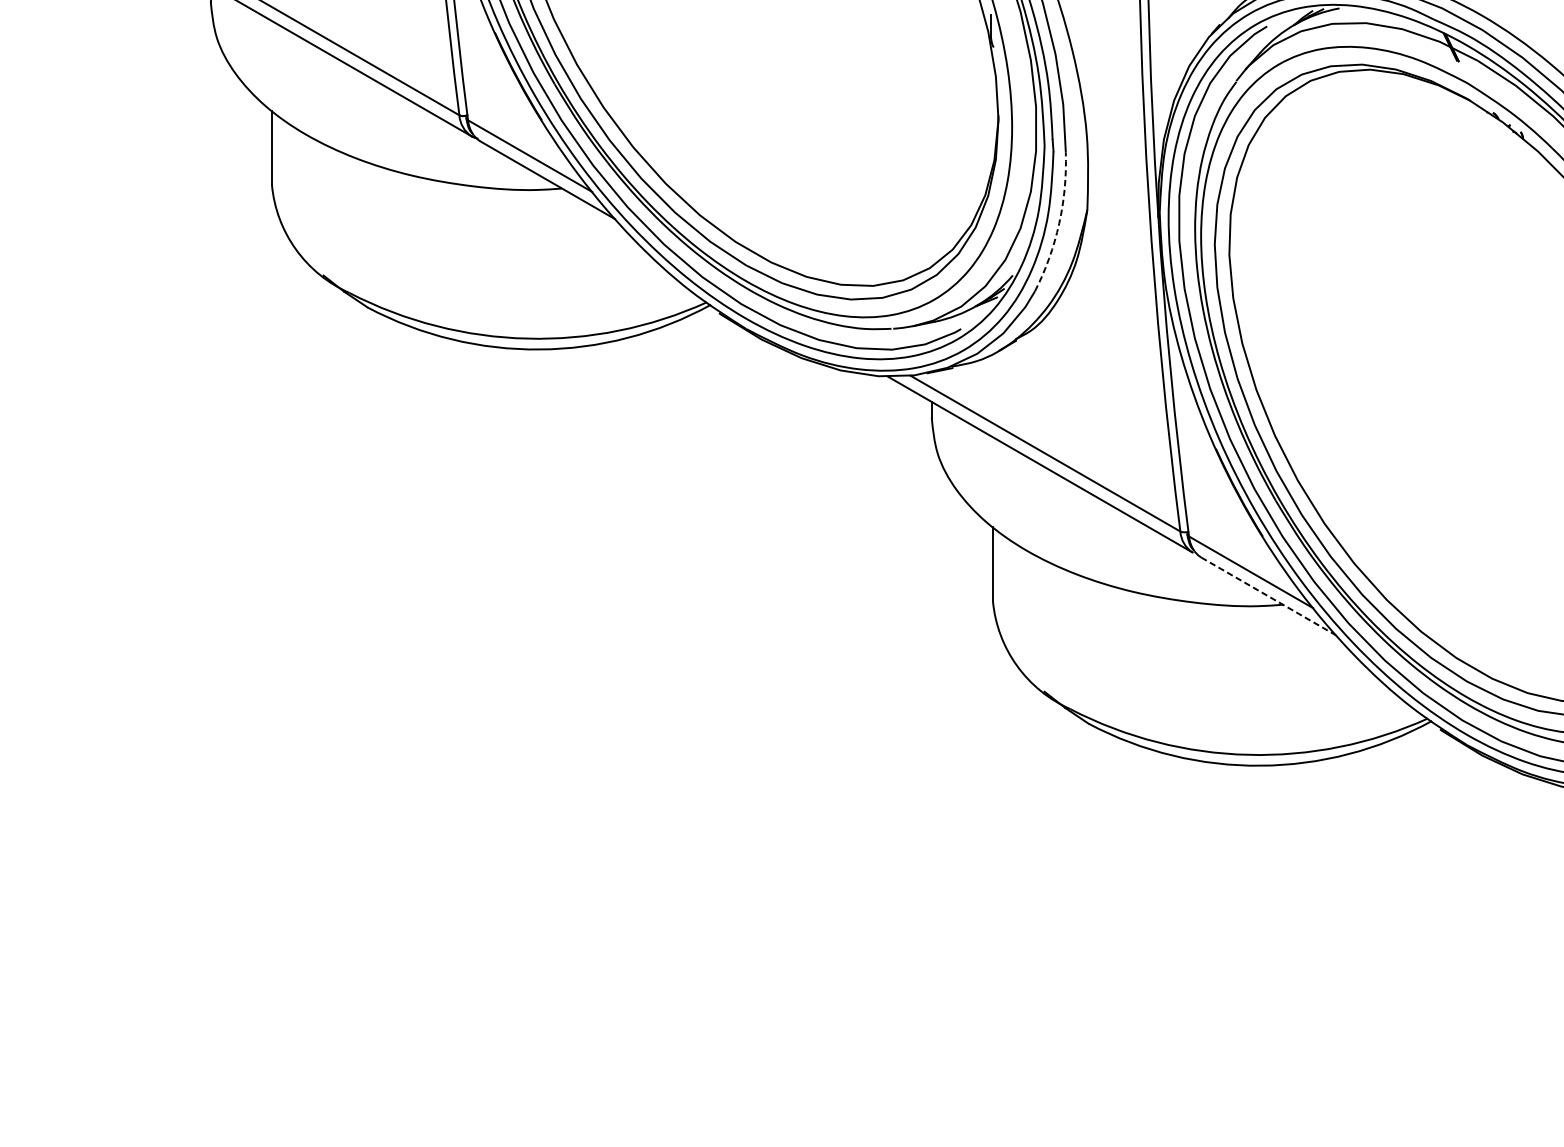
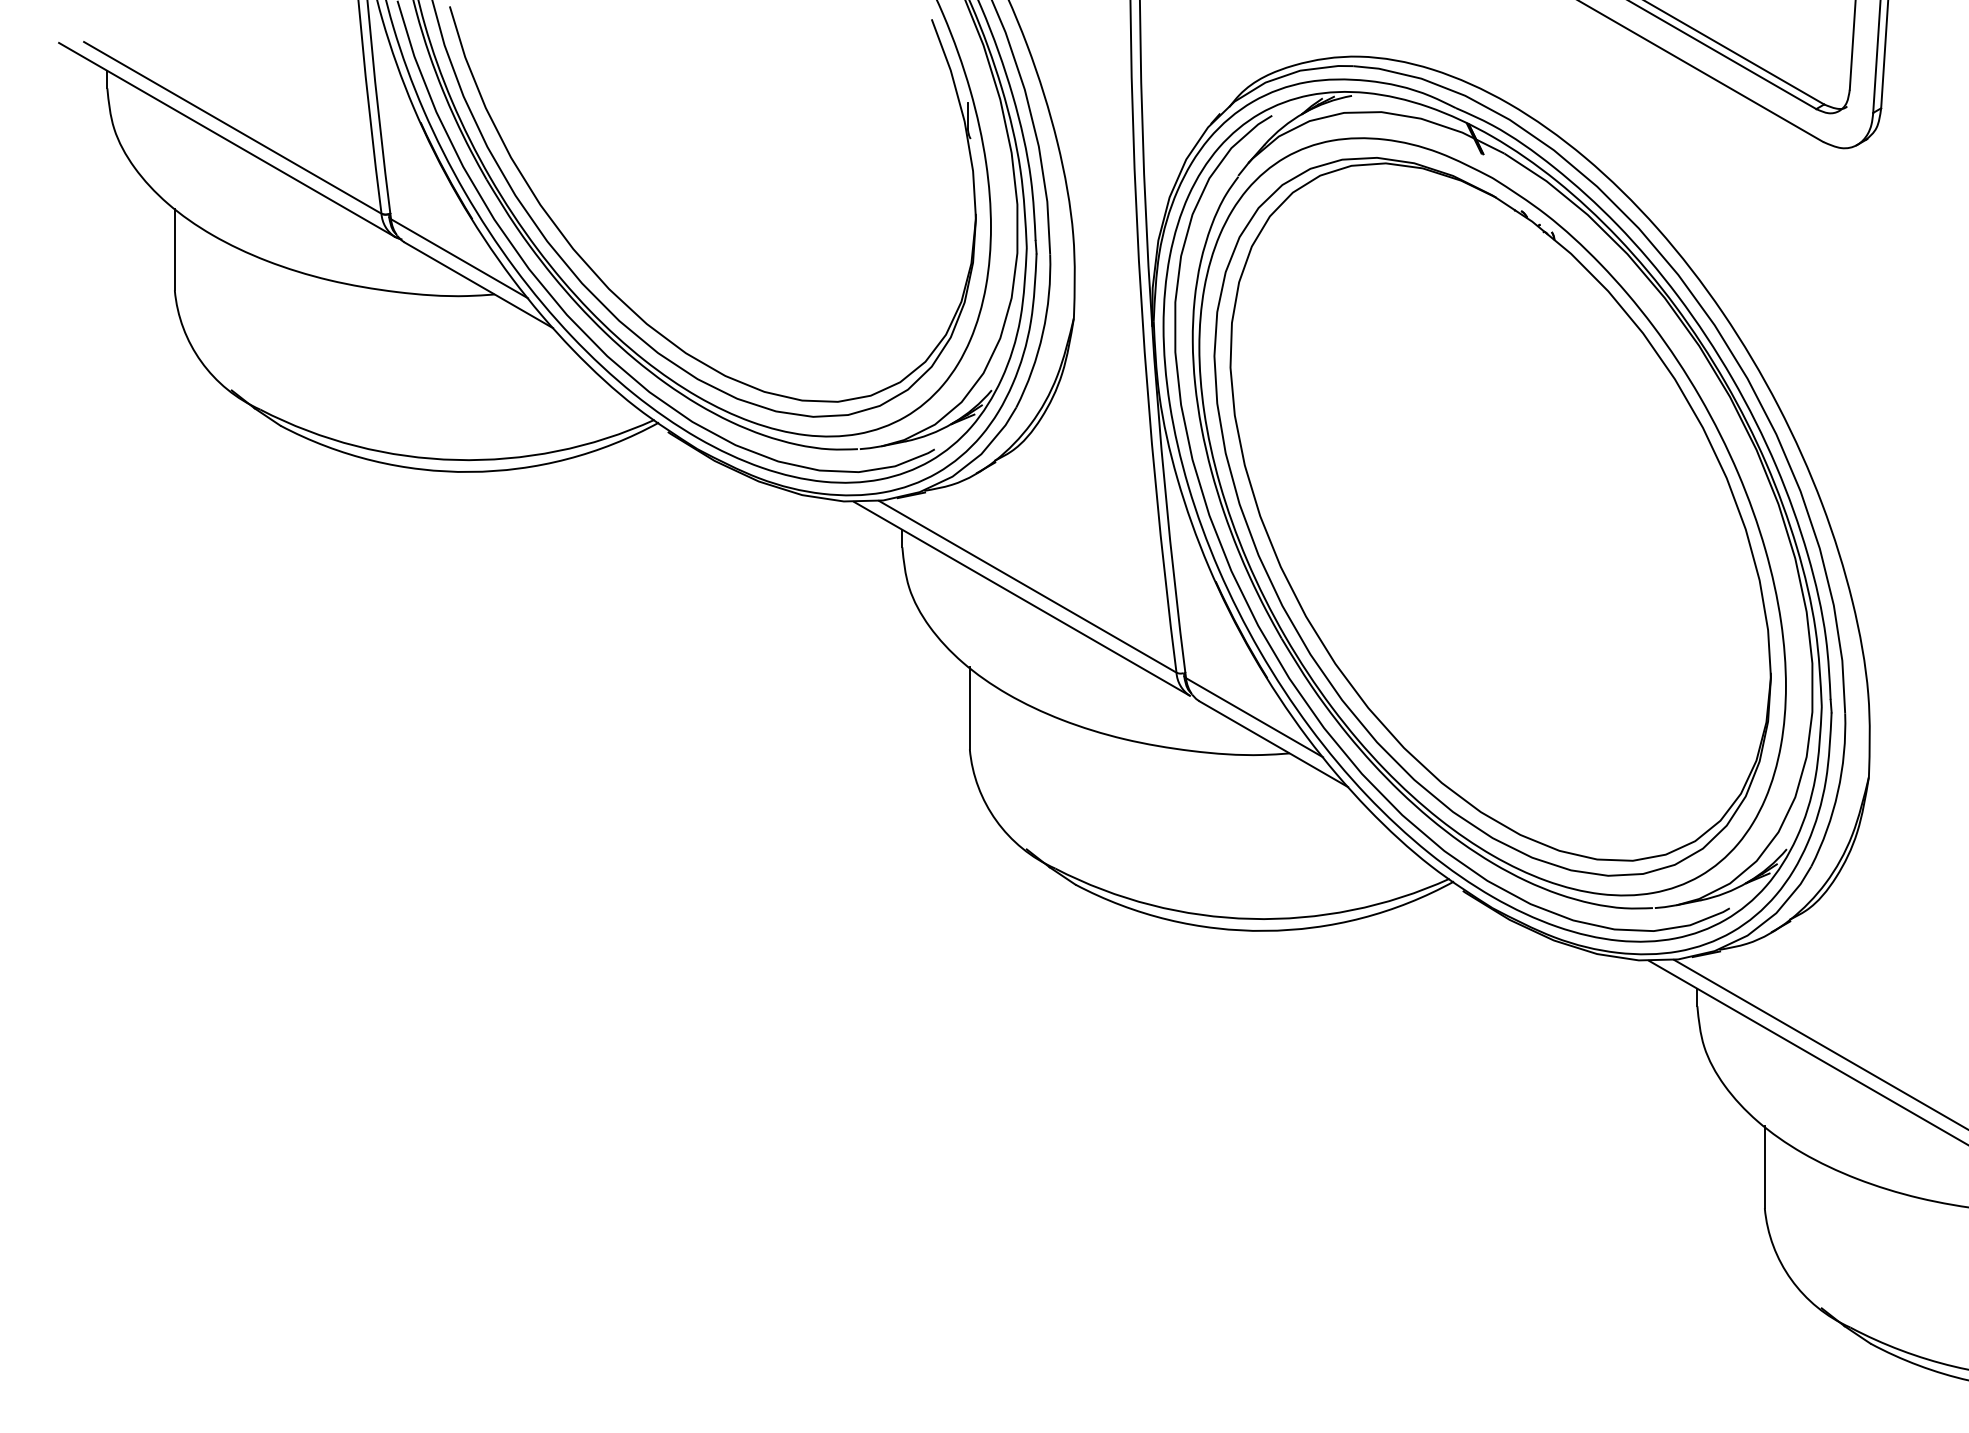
arc: (1058, 223) -> (1042, 333), dashed -> solid
line: (1268, 596) -> (1273, 744), dashed -> solid

